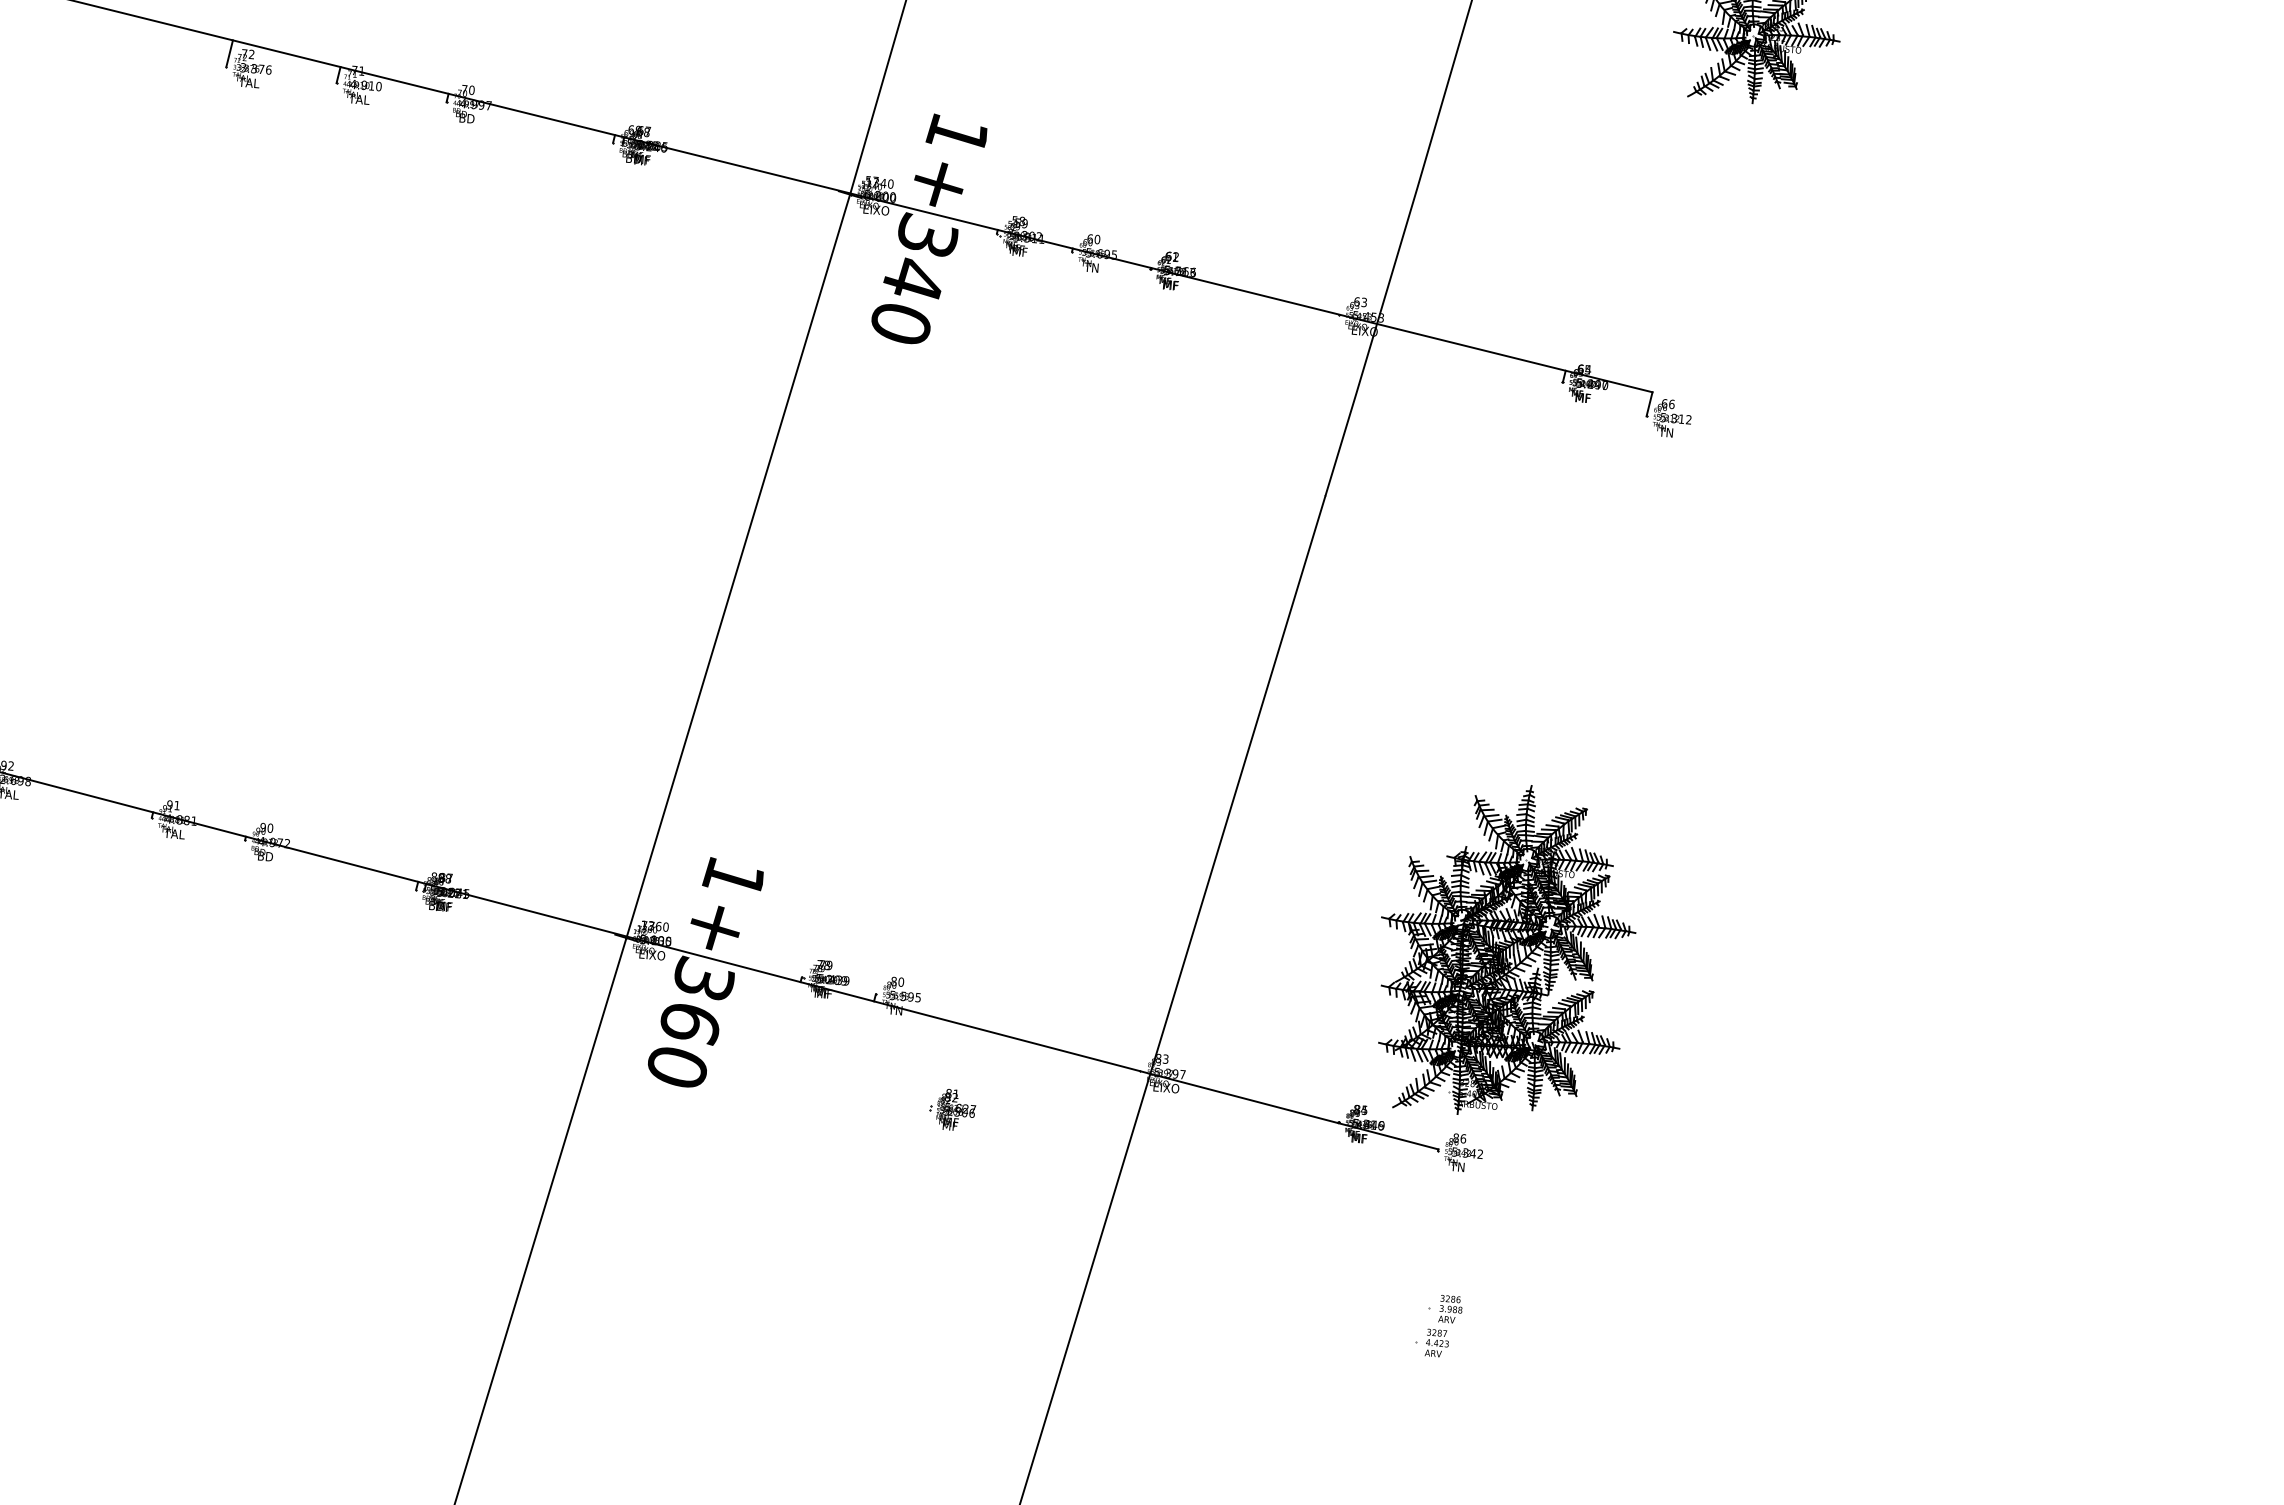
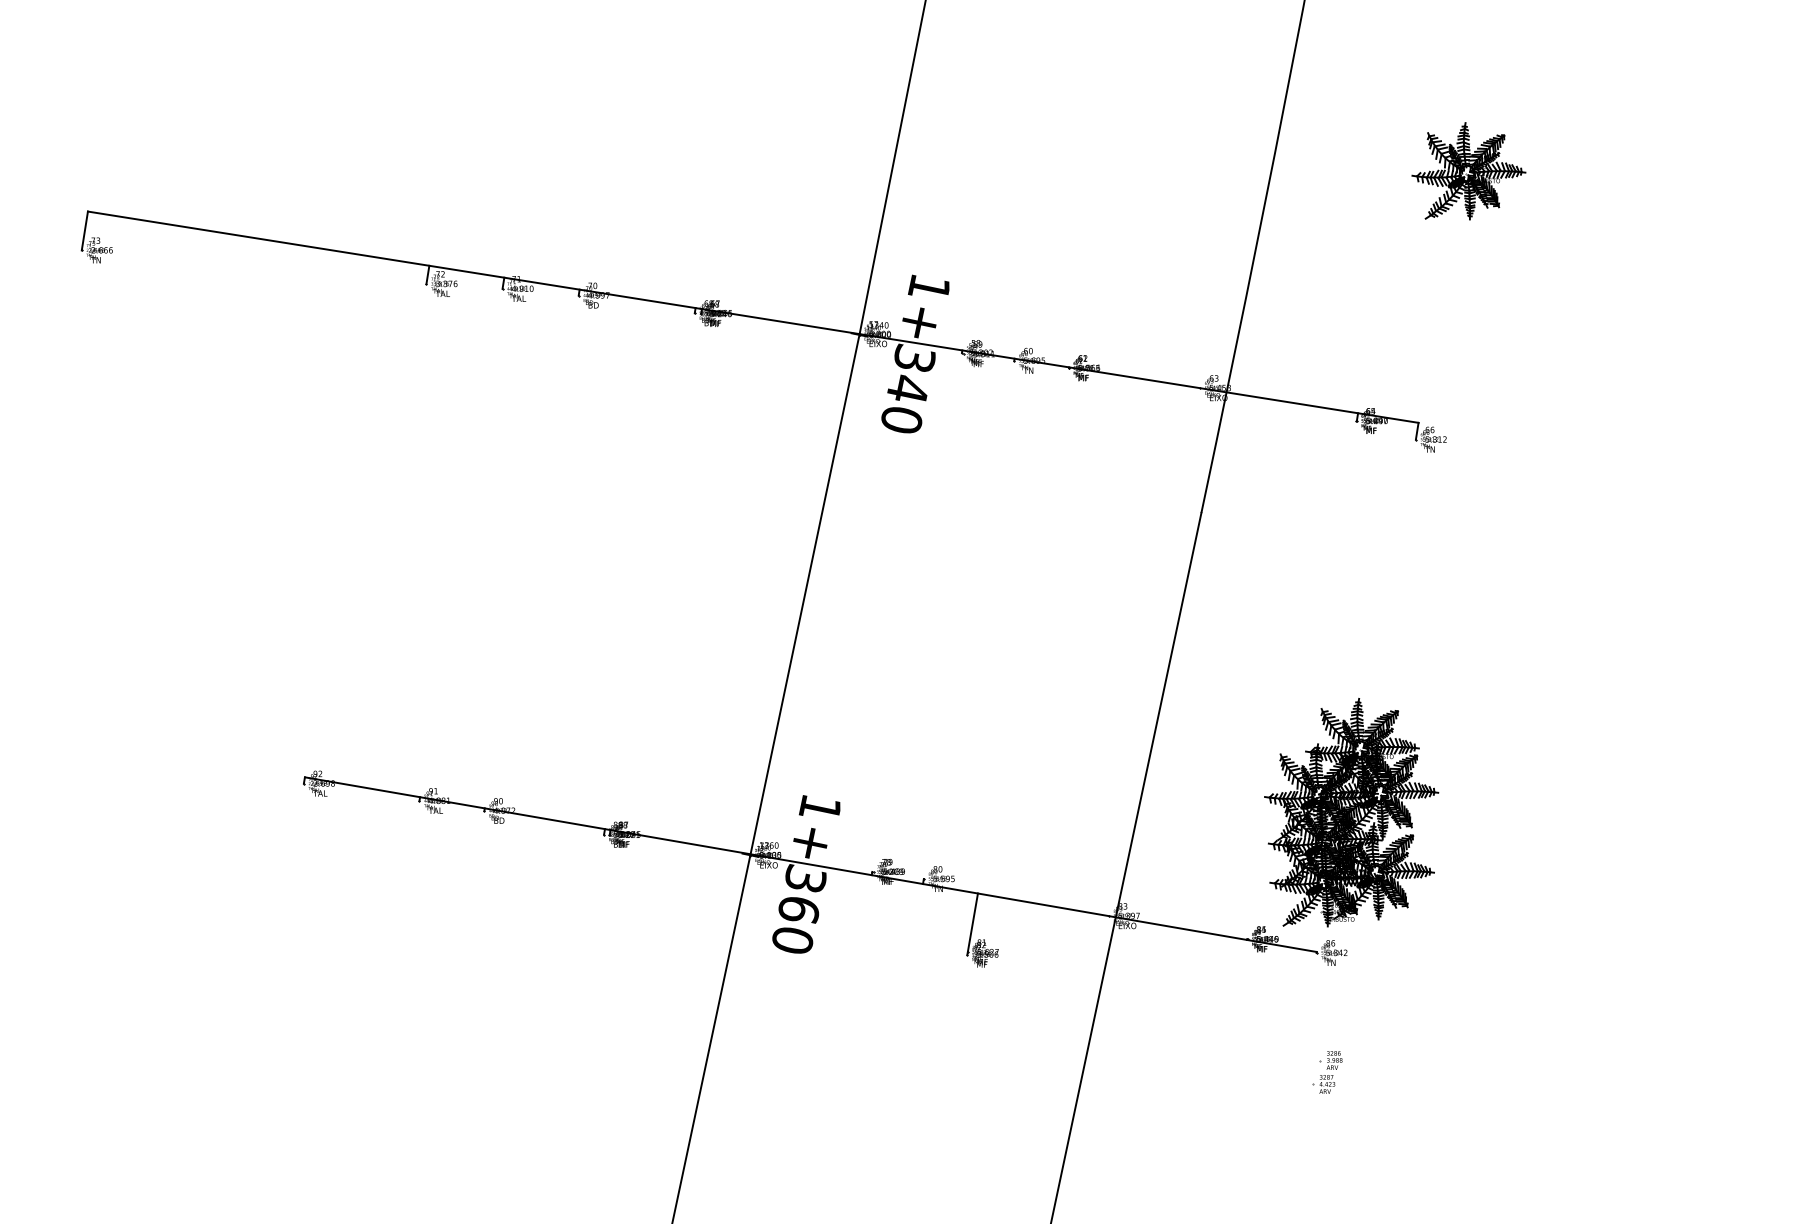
line: (941, 1064) -> (972, 923), added

